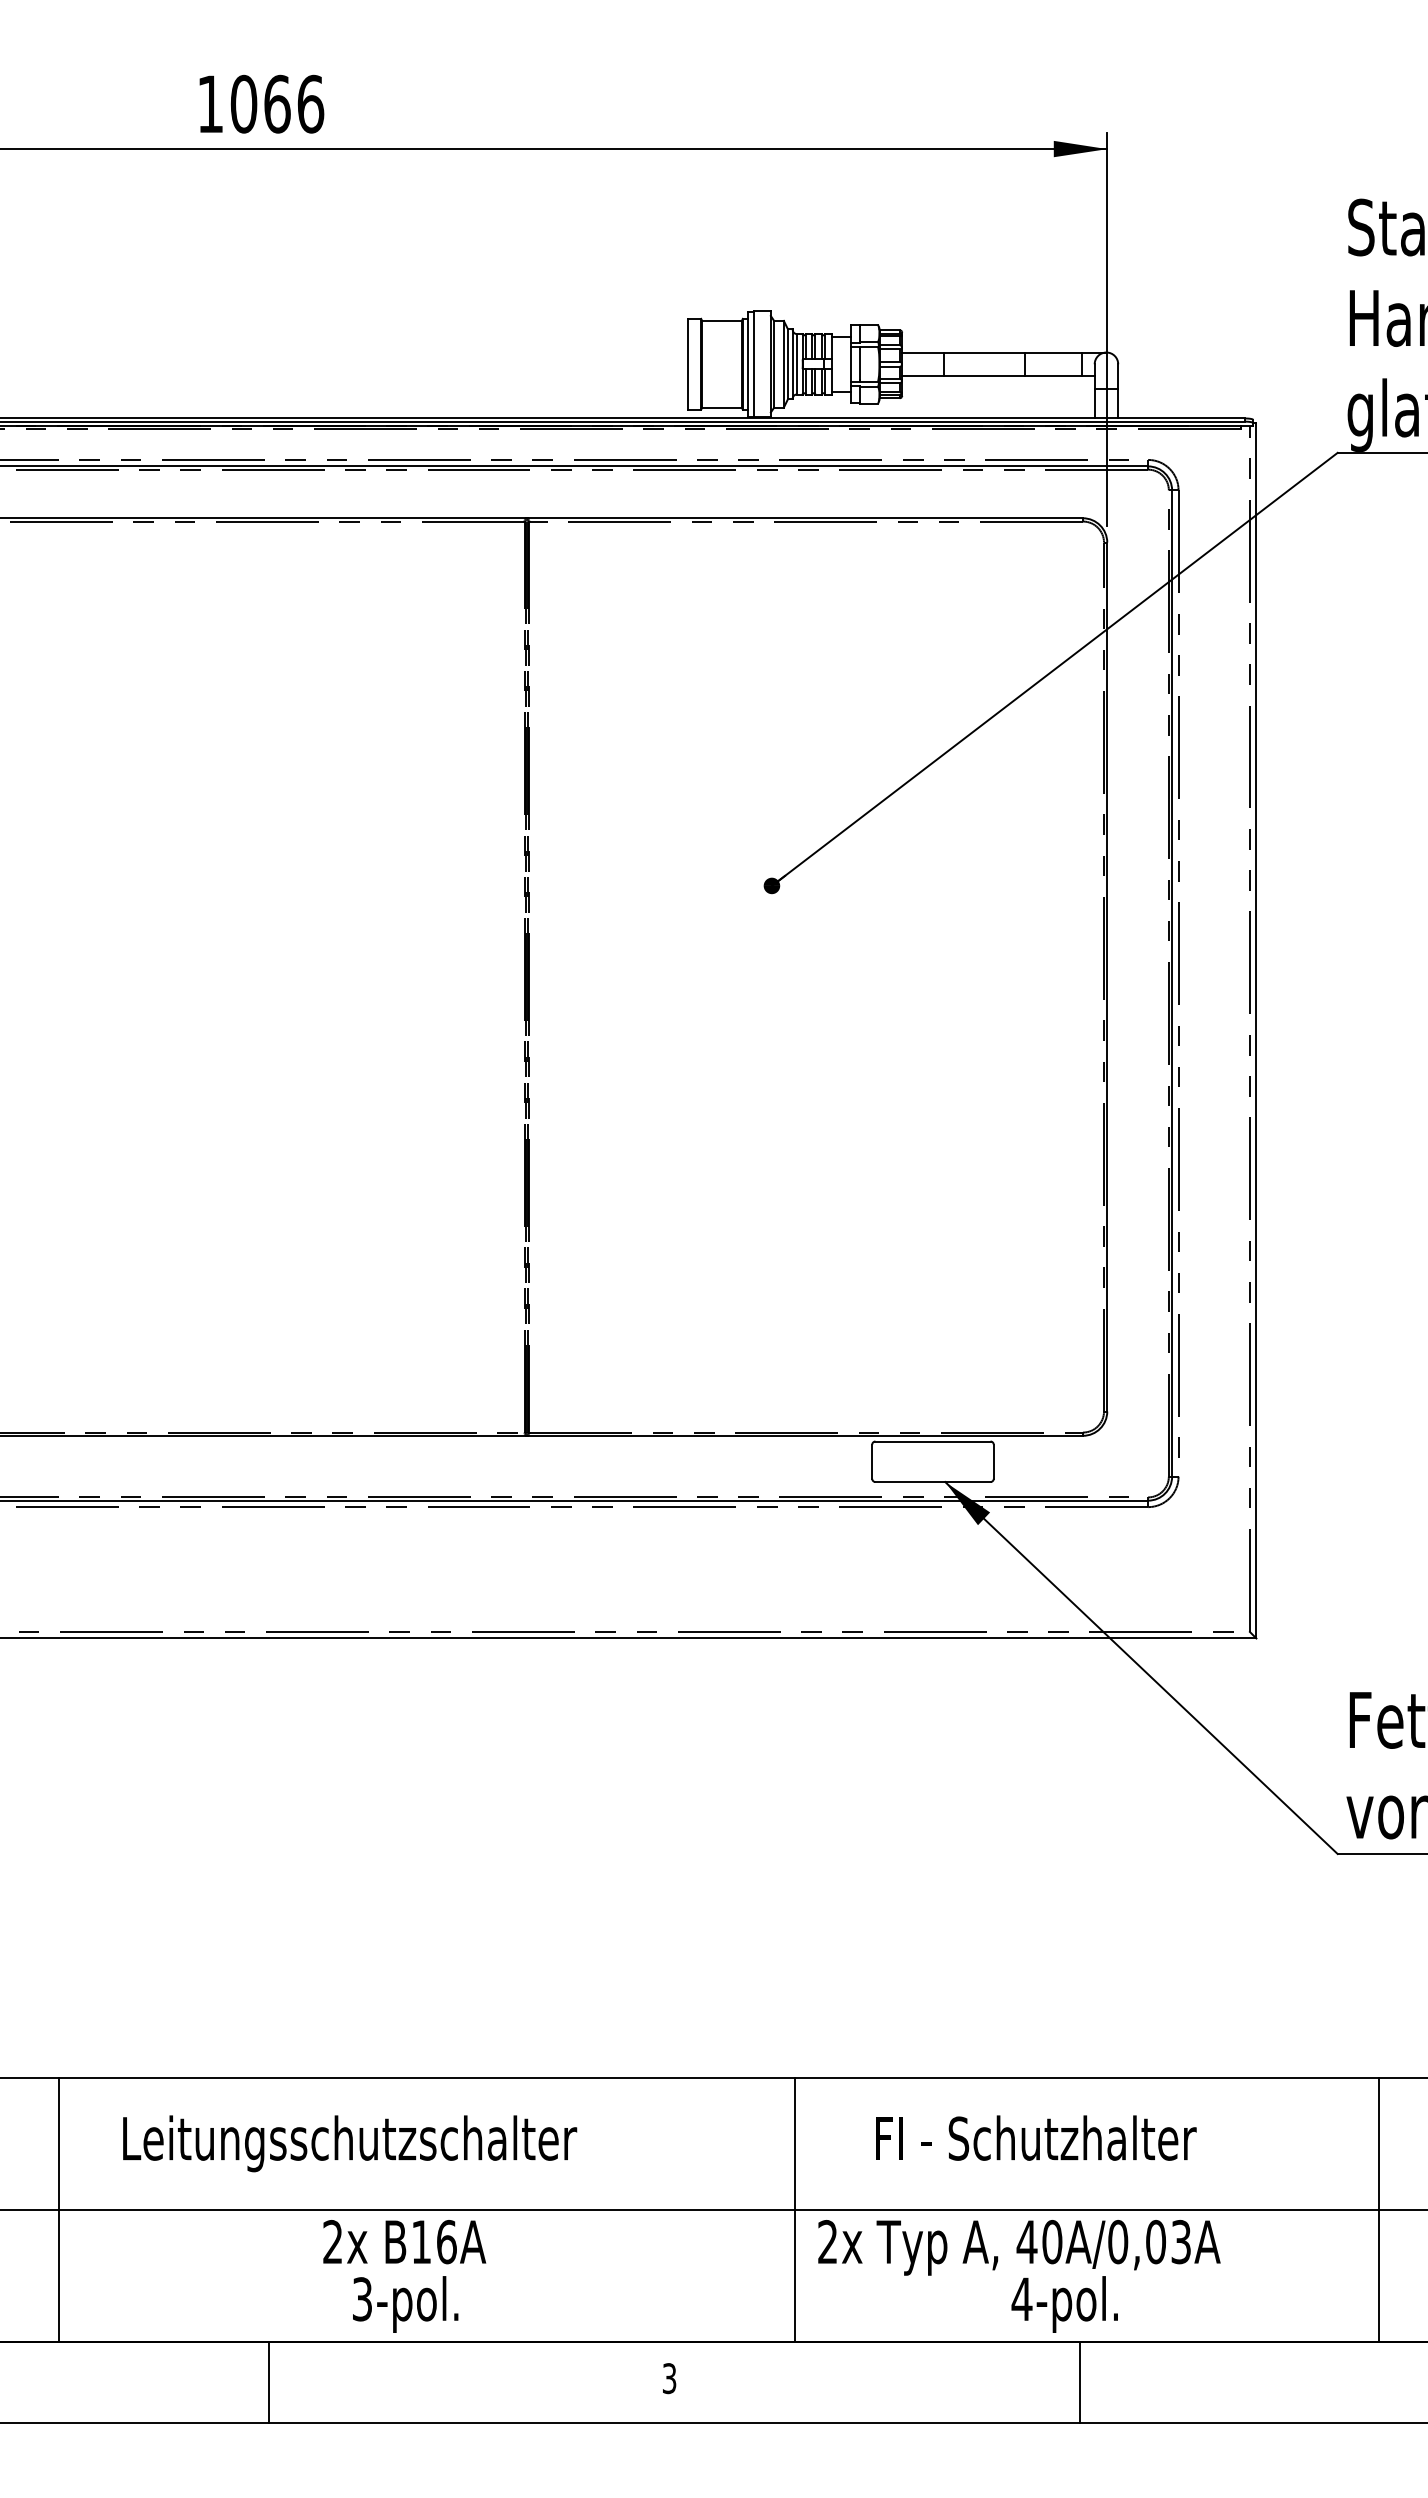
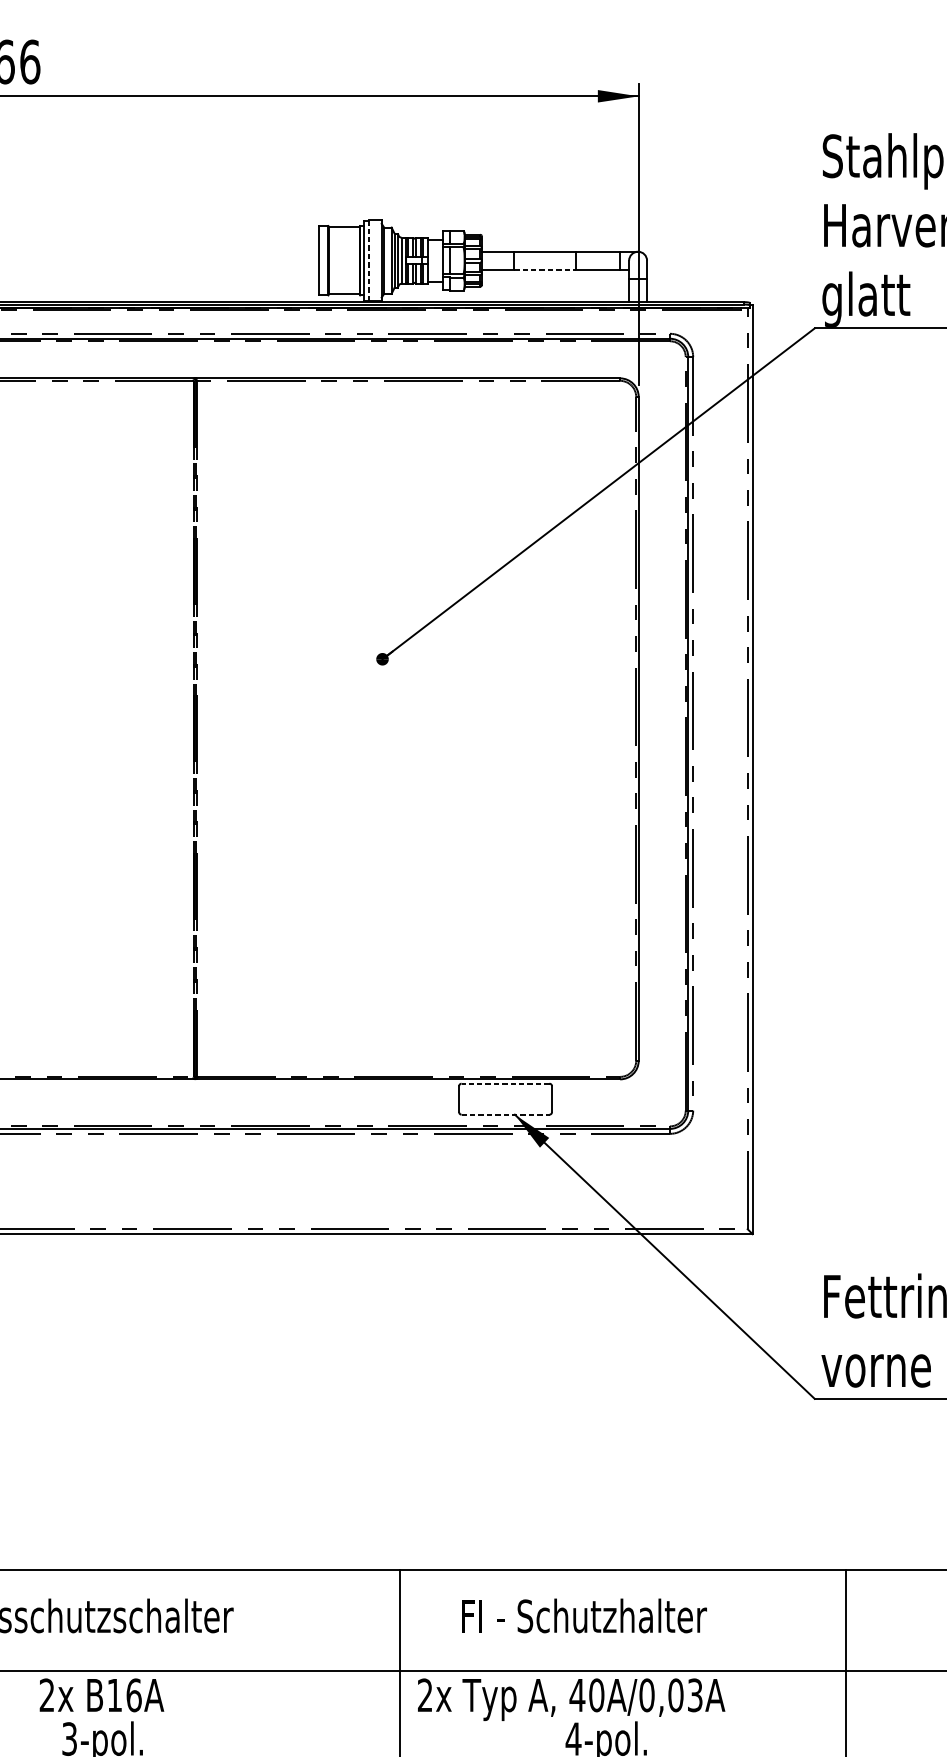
line: (753, 364) -> (368, 260), solid -> dashed
line: (984, 376) -> (544, 270), solid -> dashed
line: (933, 1441) -> (505, 1083), solid -> dashed
line: (933, 1482) -> (505, 1115), solid -> dashed

